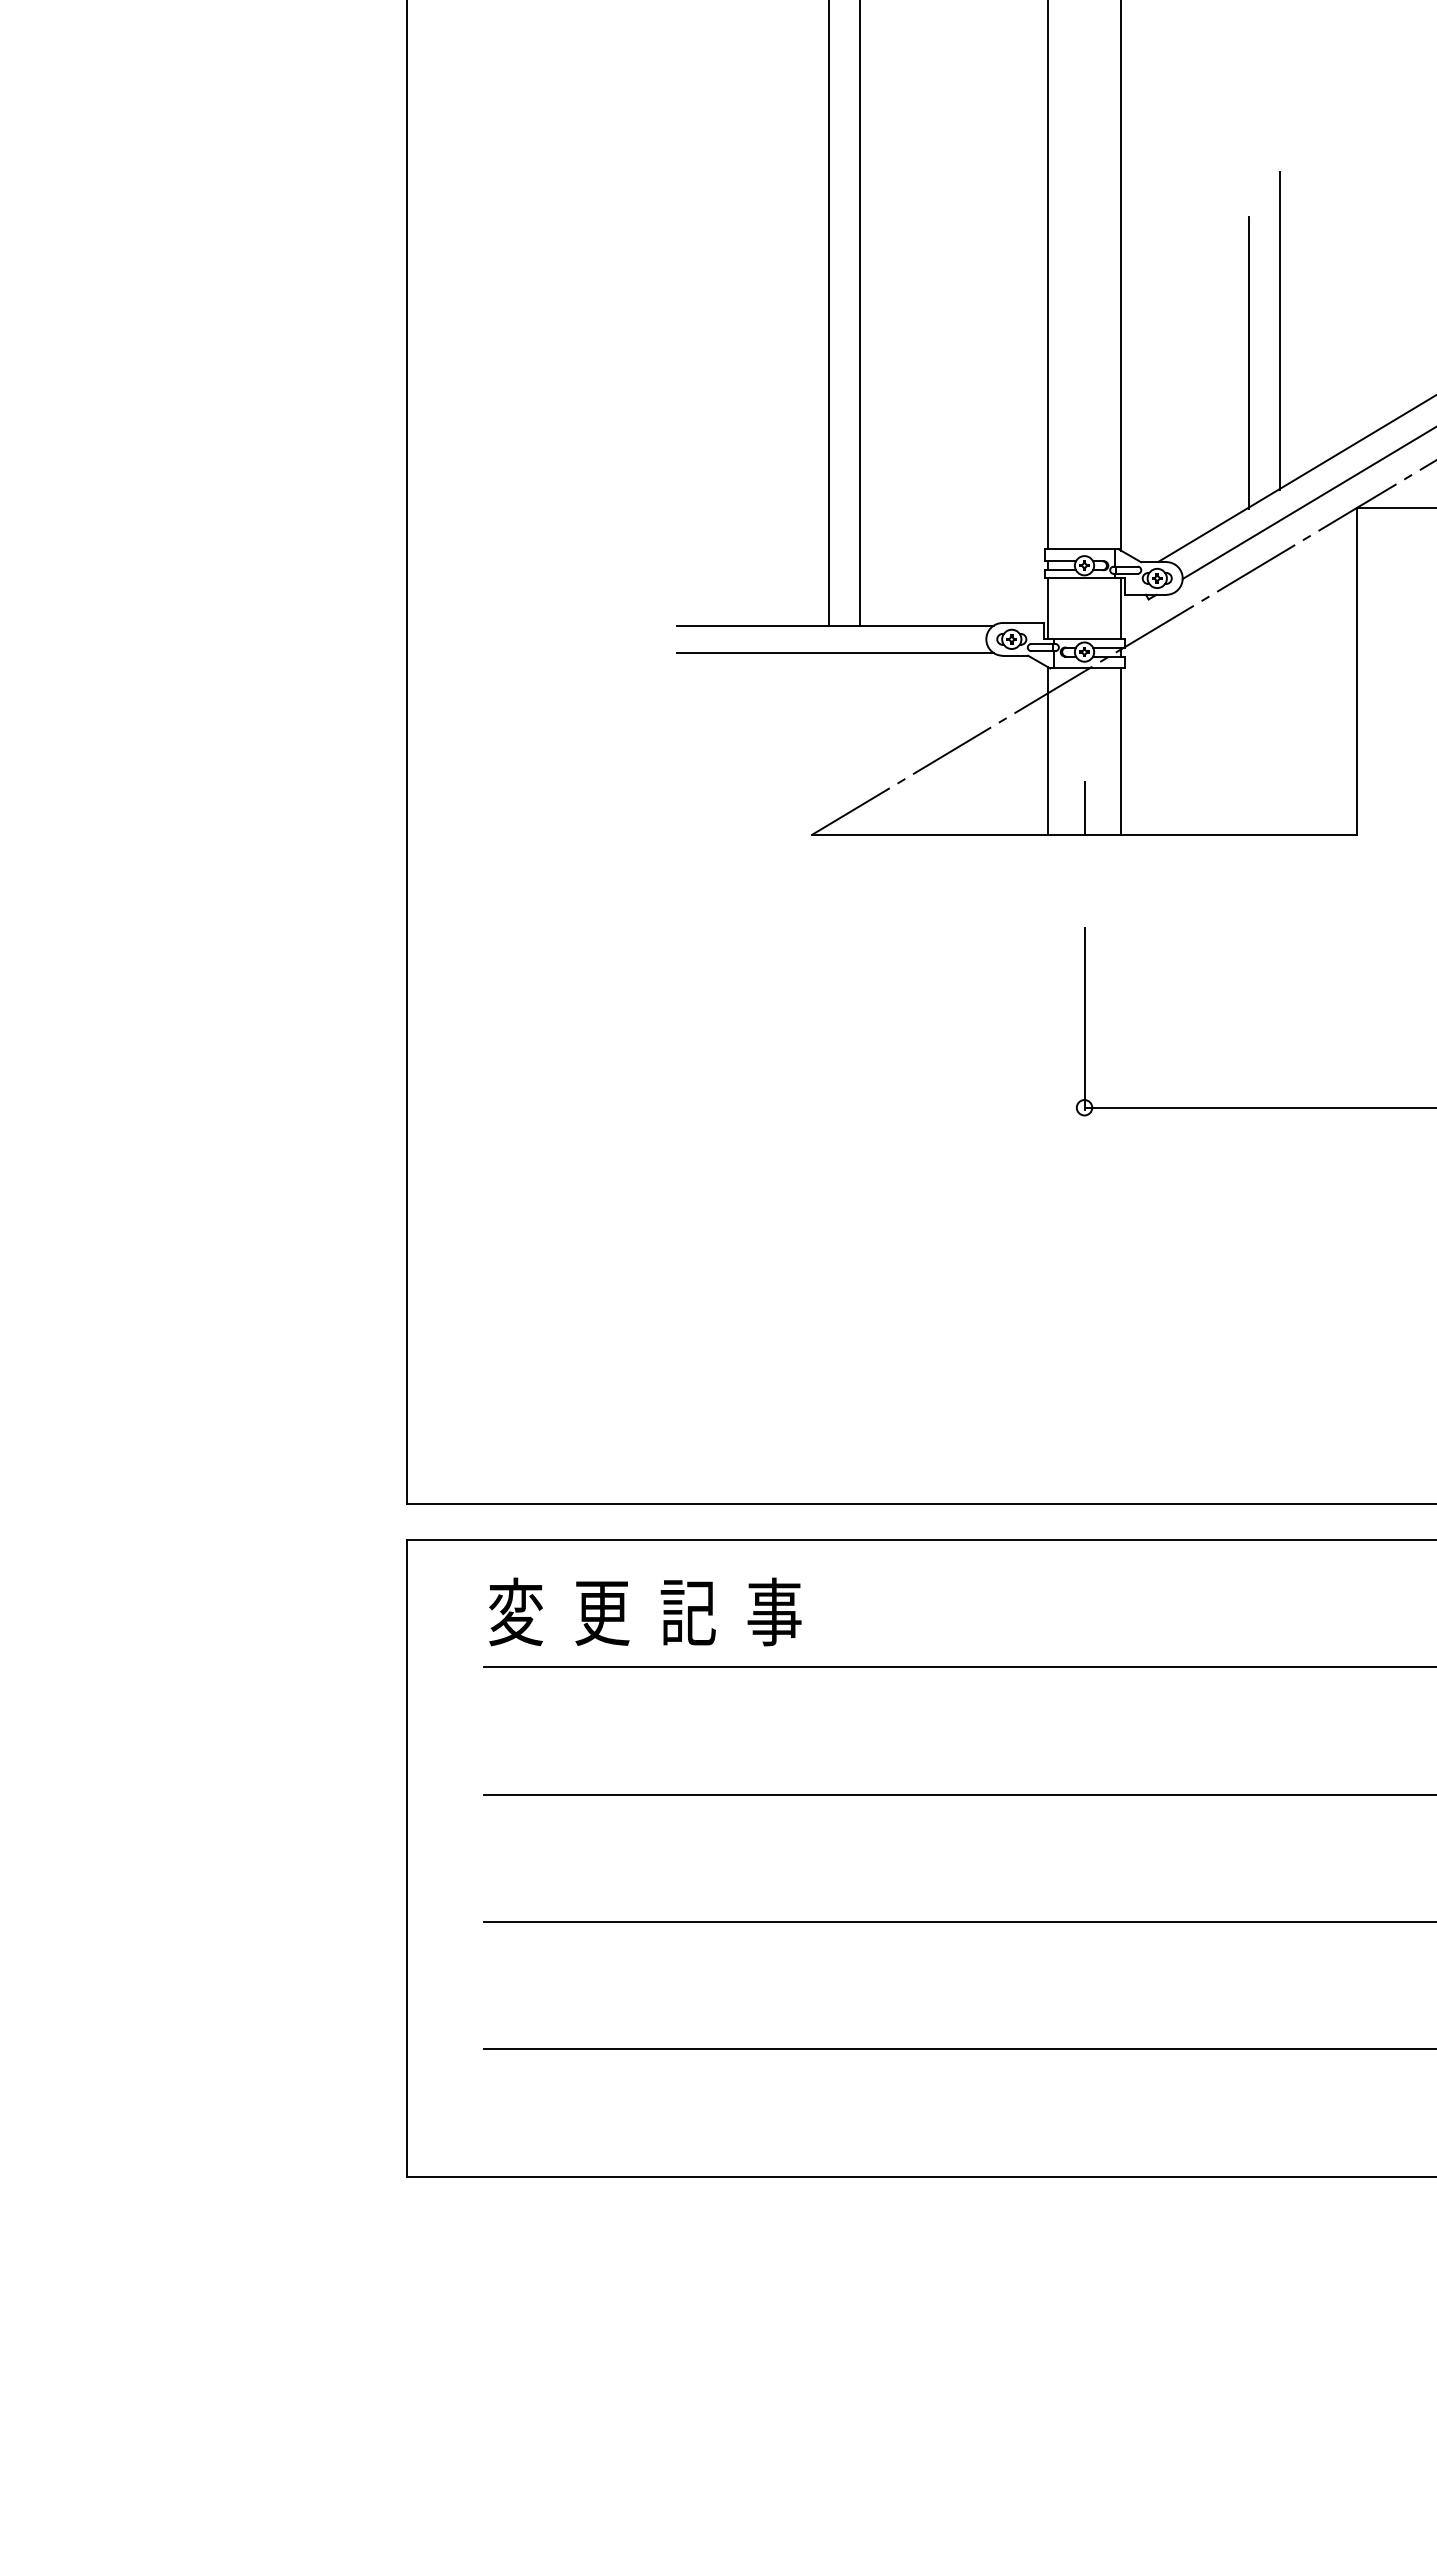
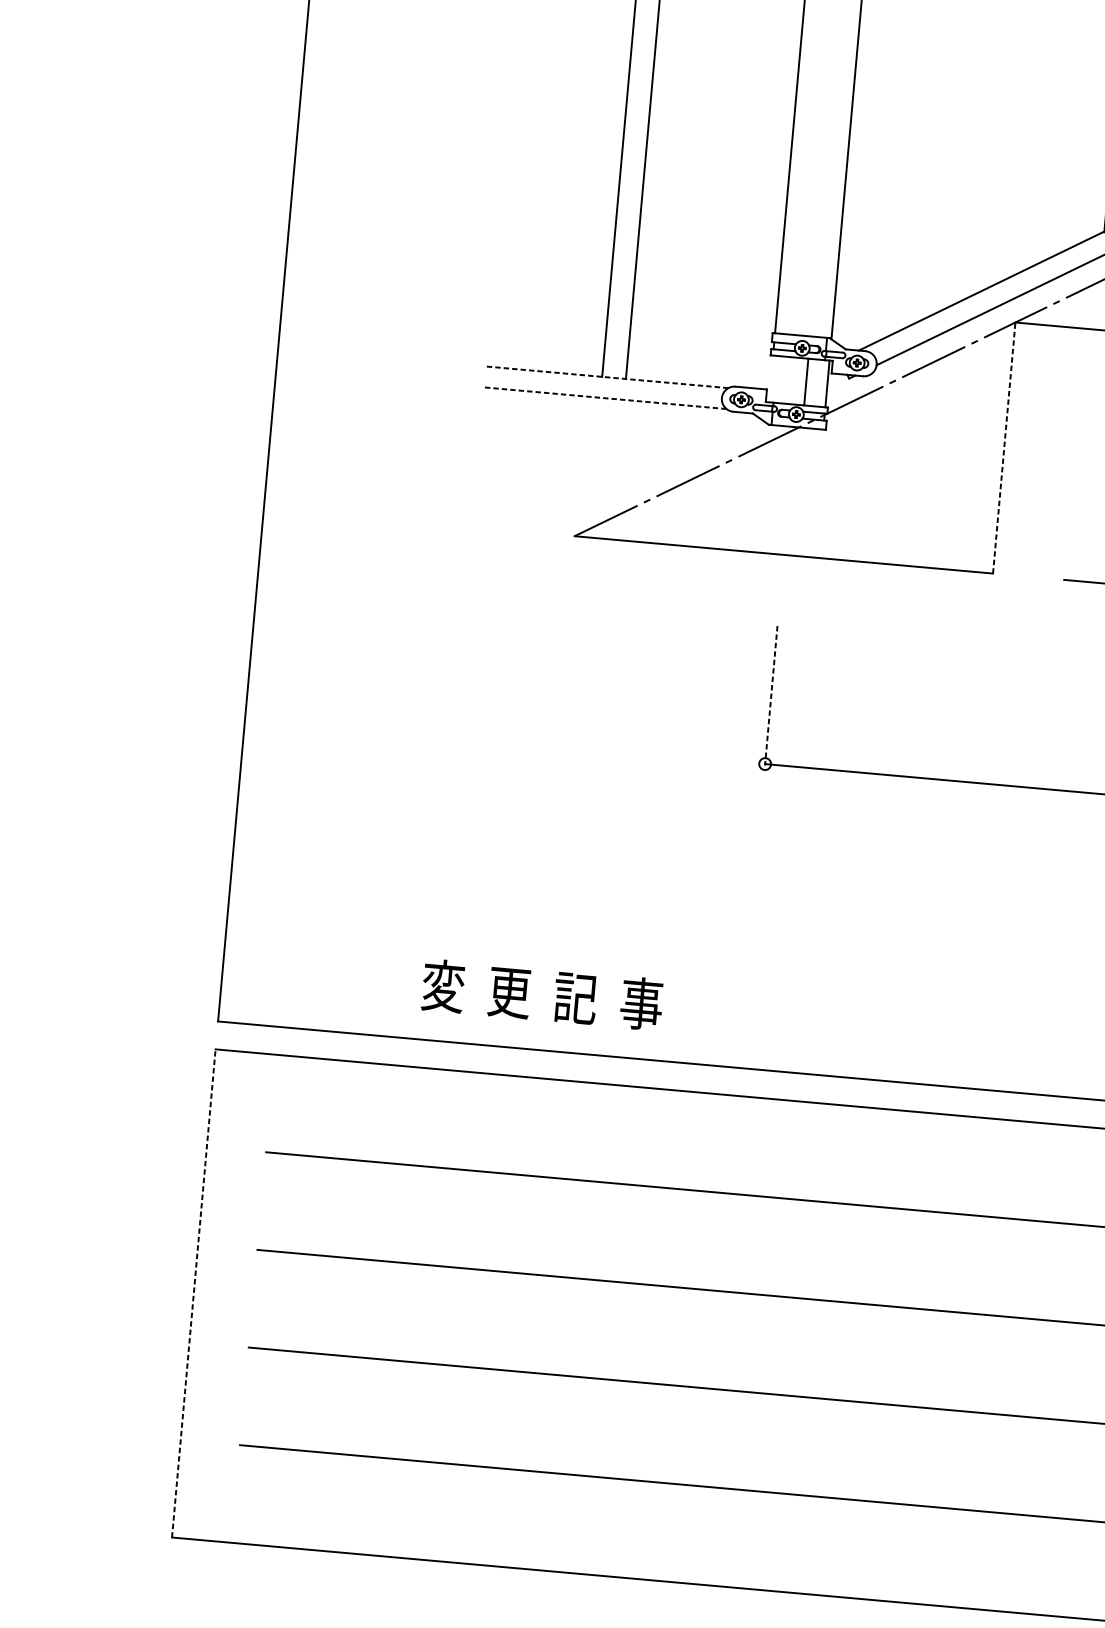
line: (1280, 331) -> (968, 182), removed
line: (1249, 362) -> (942, 203), removed
line: (1047, 608) -> (806, 381), moved
line: (835, 625) -> (607, 377), solid -> dashed
line: (835, 653) -> (605, 398), solid -> dashed
line: (1357, 671) -> (1004, 448), solid -> dashed
line: (1047, 751) -> (761, 488), removed
line: (1121, 751) -> (817, 493), removed
line: (1084, 808) -> (785, 534), removed
line: (1084, 1018) -> (771, 695), solid -> dashed
text: (645, 1611) -> (542, 994), moved
line: (406, 1857) -> (193, 1292), solid -> dashed

